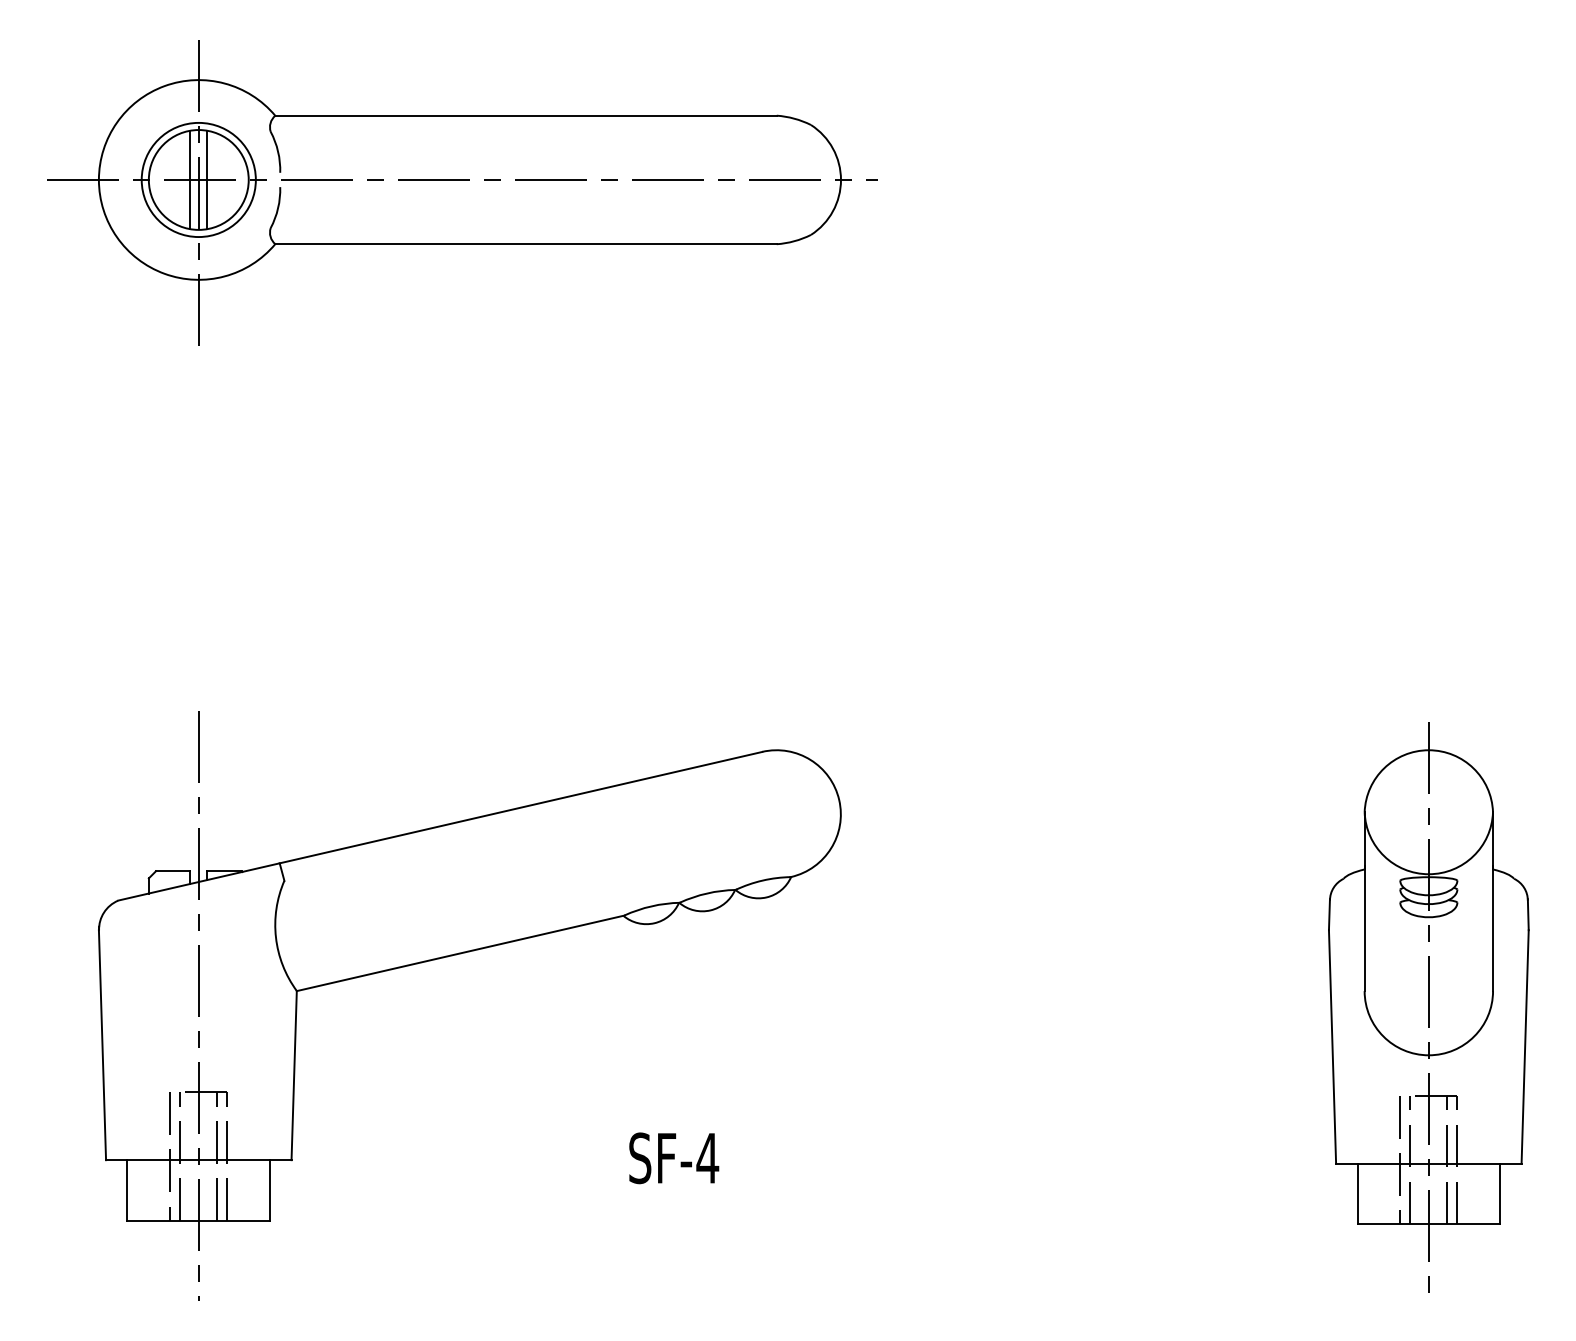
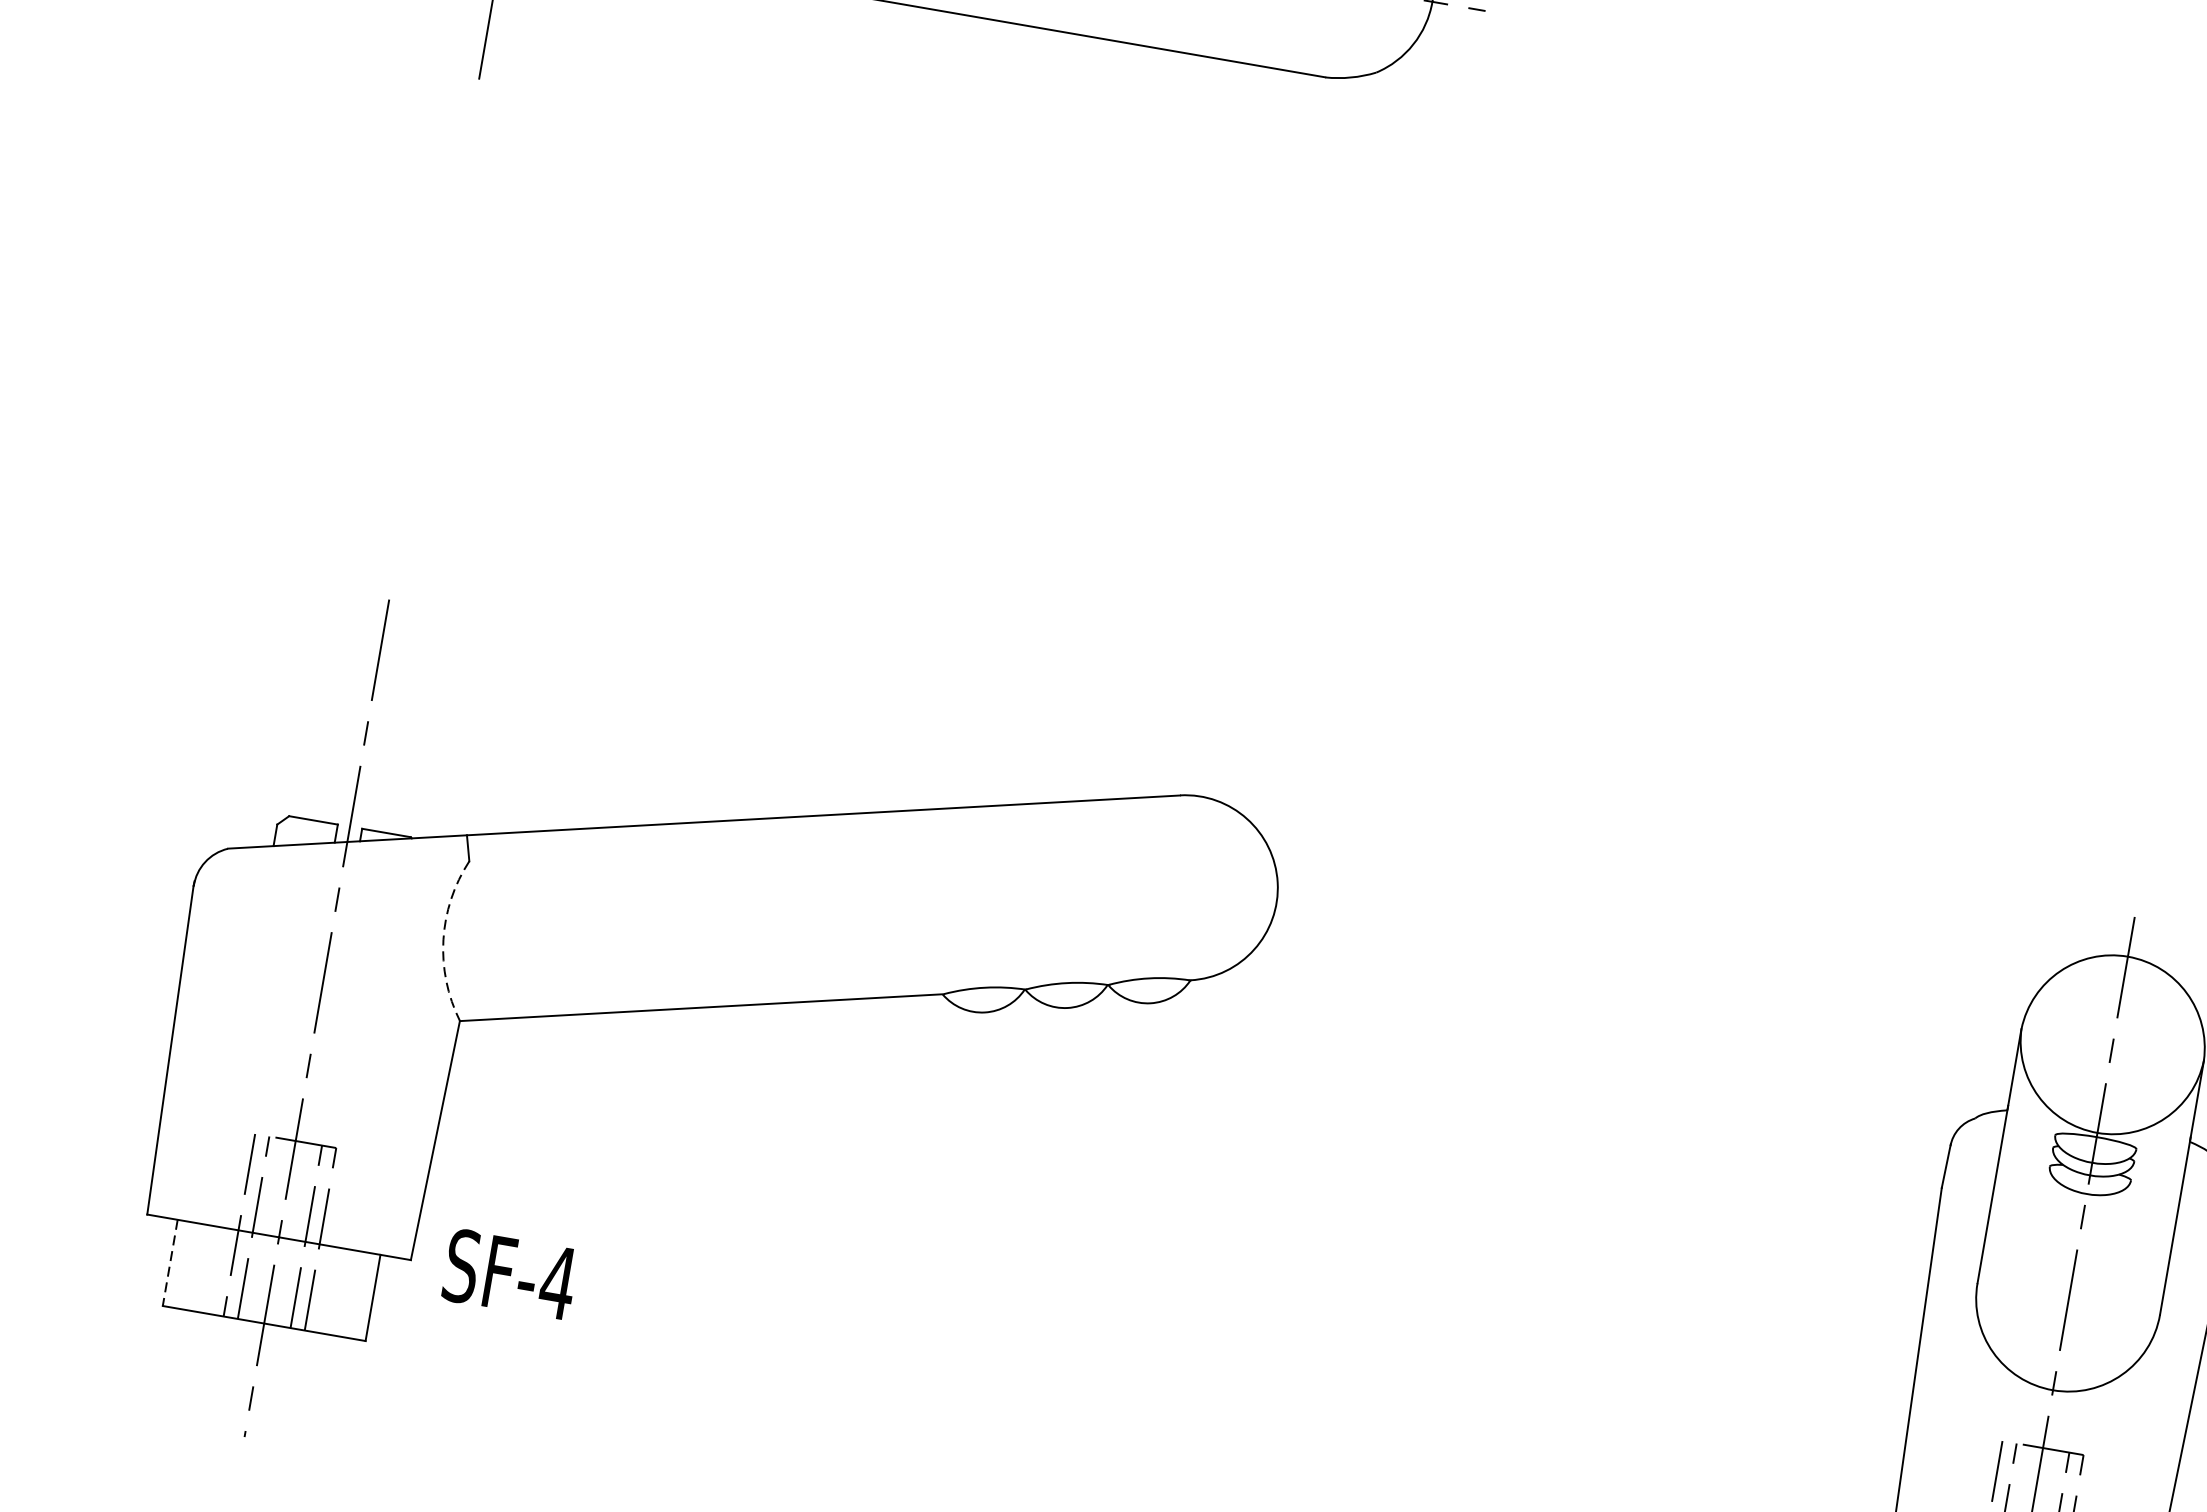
arc: (275, 937) -> (442, 939), solid -> dashed
text: (674, 1158) -> (510, 1274), moved
line: (127, 1190) -> (170, 1262), solid -> dashed

